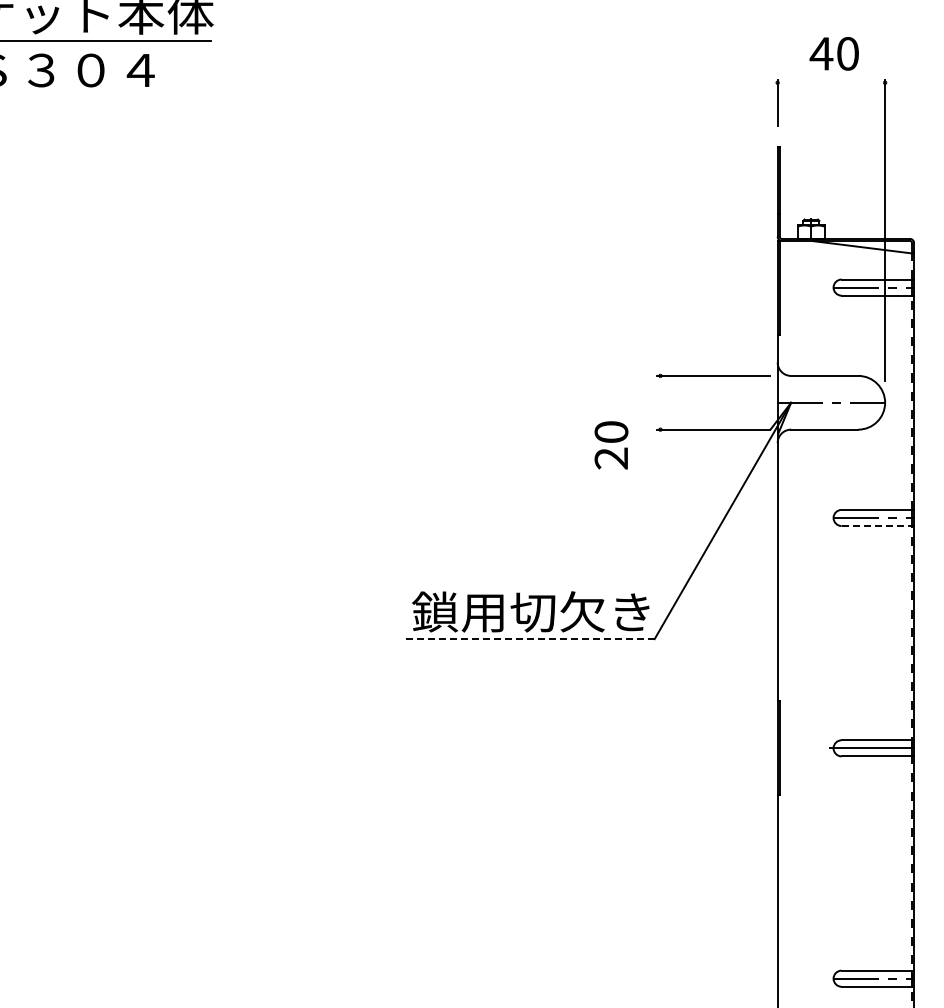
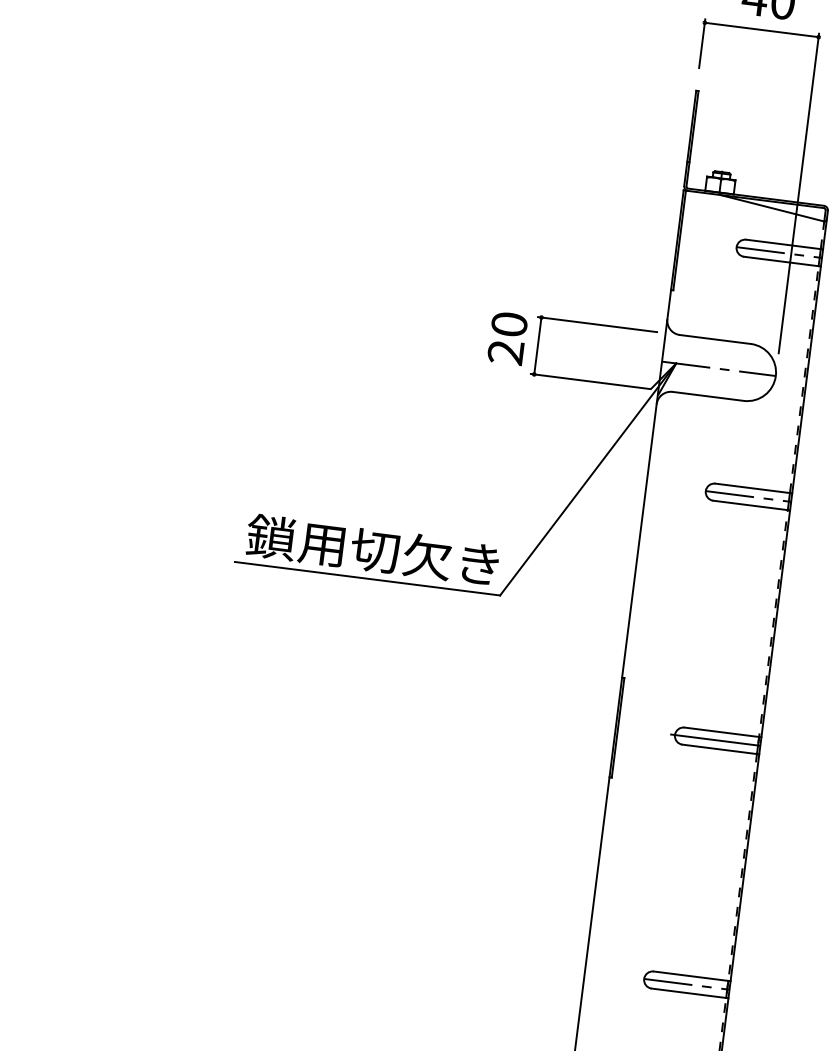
line: (831, 82) -> (761, 29), added
line: (660, 402) -> (537, 345), added
text: (611, 445) -> (507, 338), moved
line: (878, 526) -> (752, 506), dashed -> solid
line: (528, 639) -> (366, 578), dashed -> solid

